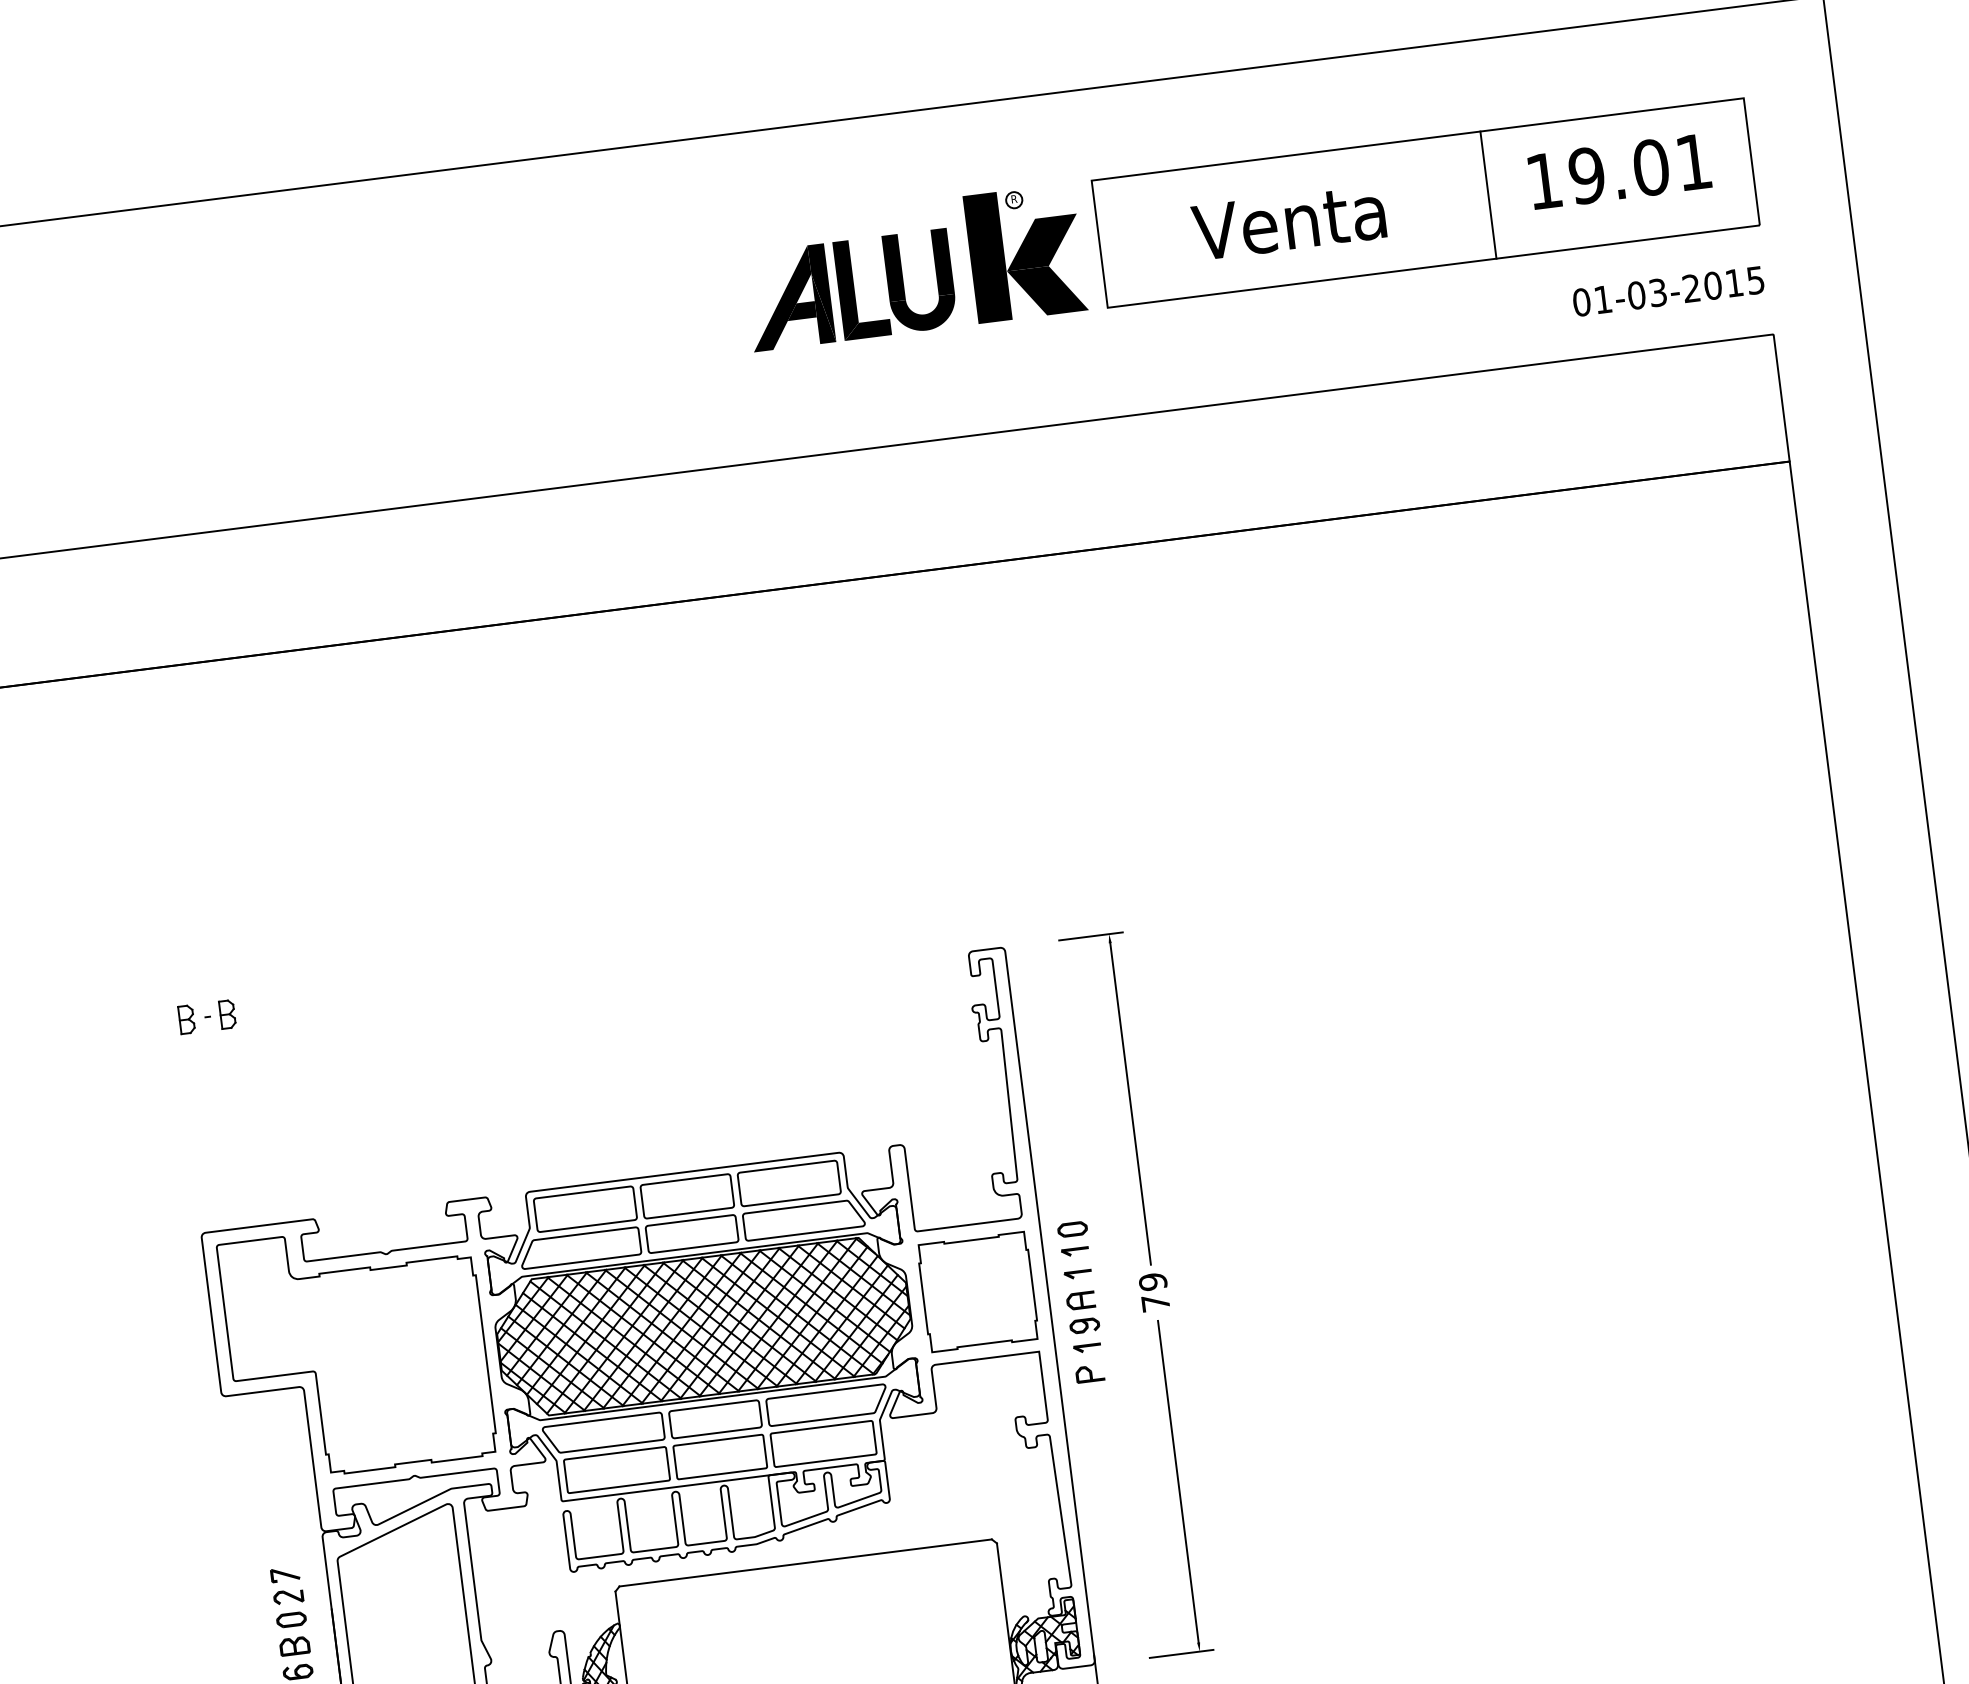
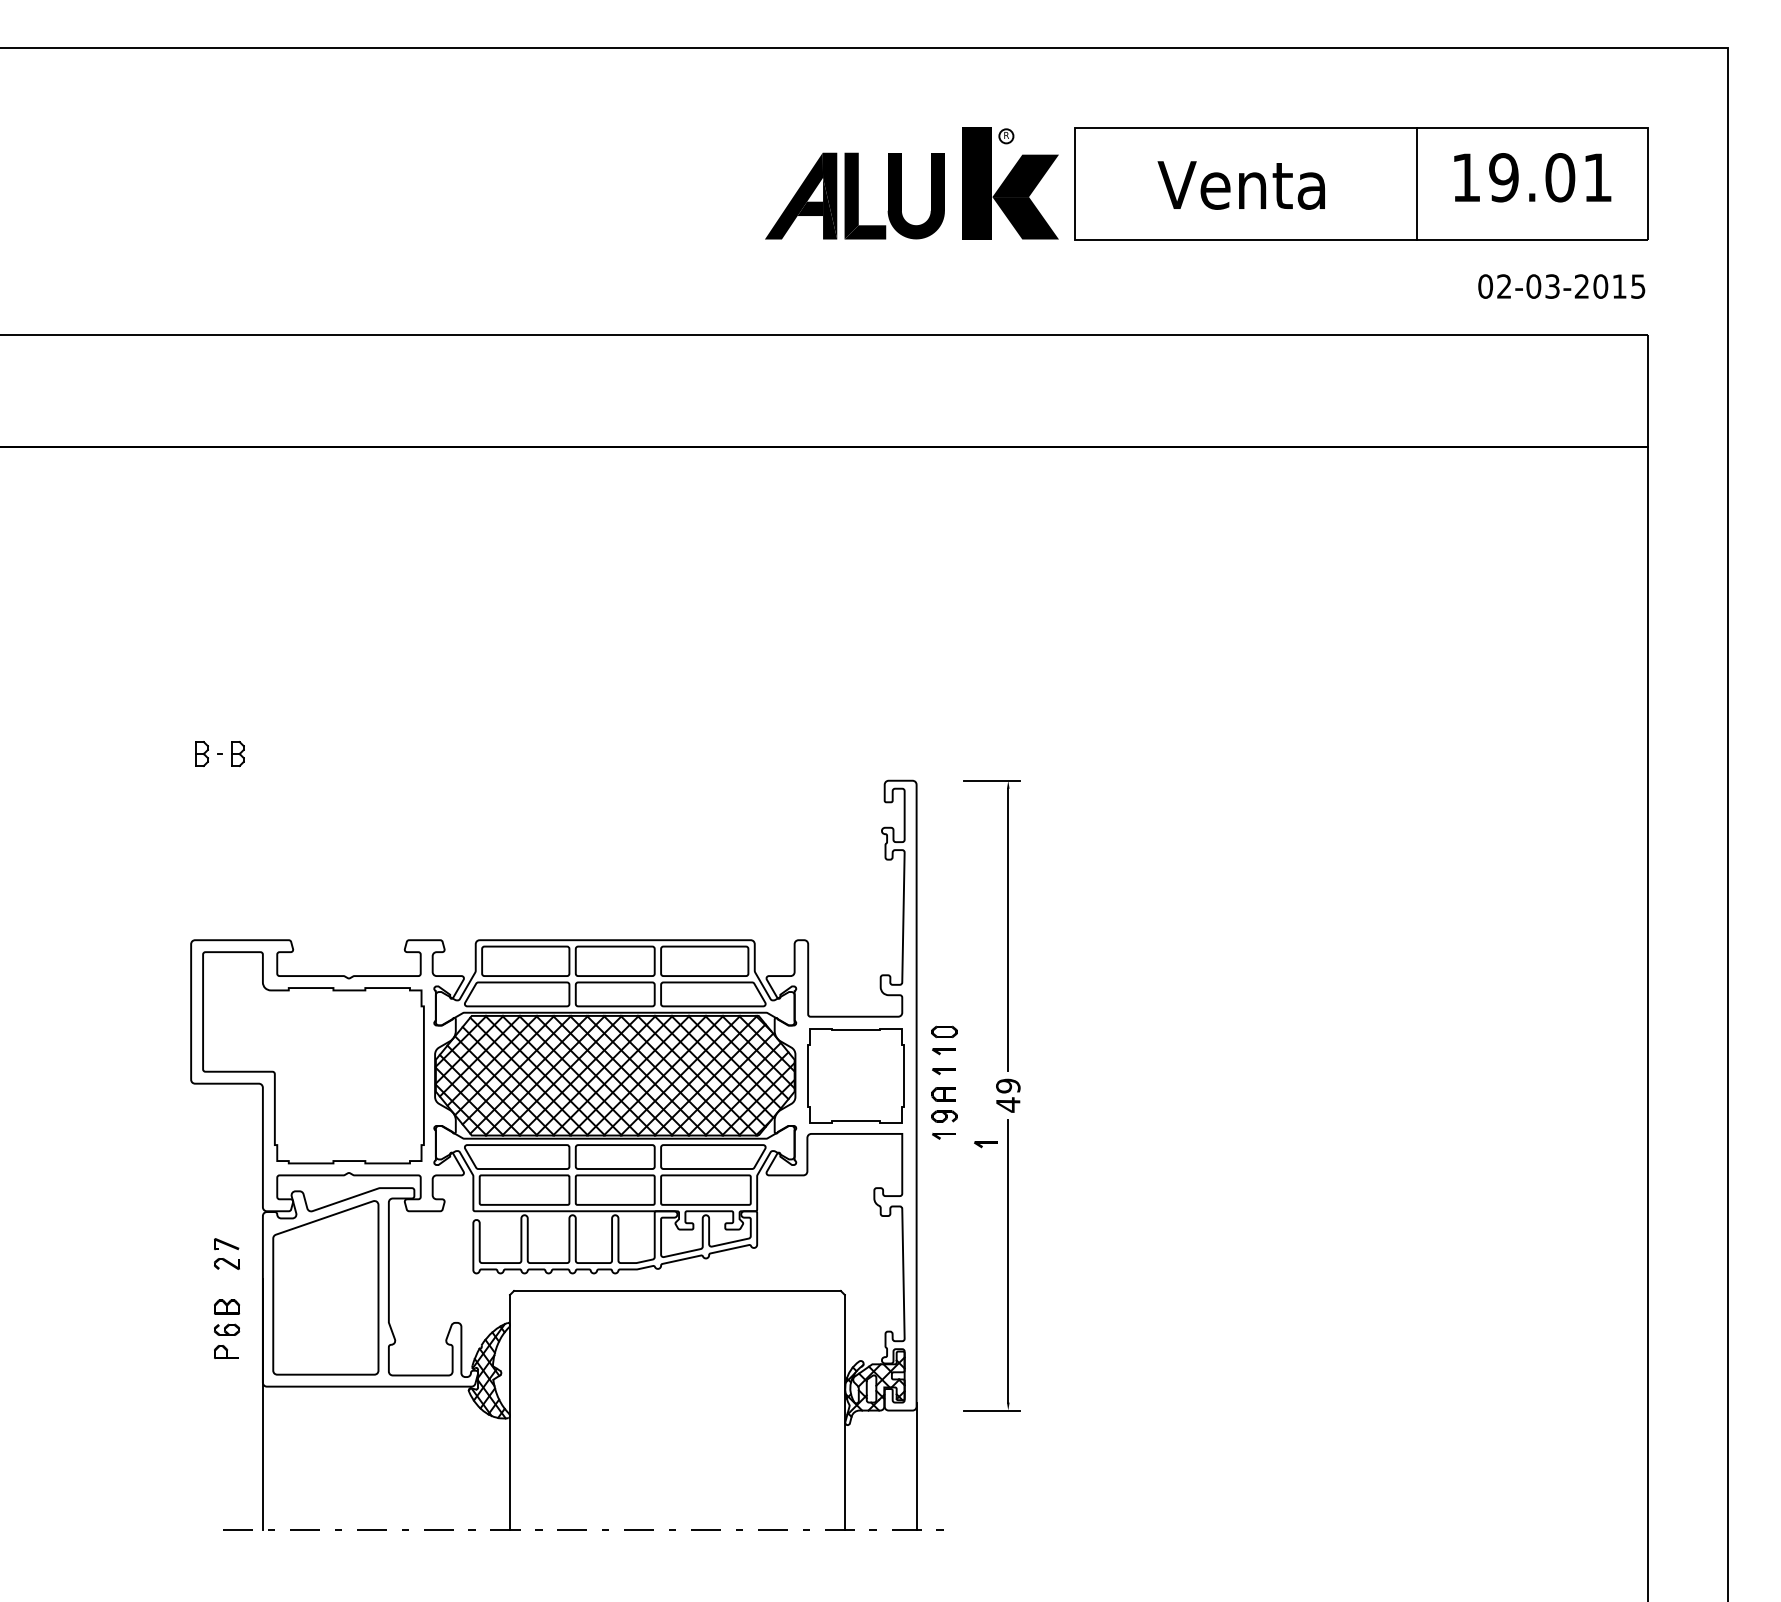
text: (1603, 299) -> (1504, 286), 01-03-2015 -> 02-03-2015
text: (1155, 1302) -> (1008, 1104), 79 -> 49
part: (1135, 1351) -> (985, 1144), added
part: (1089, 1373) -> (943, 1158), removed
part: (290, 1620) -> (226, 1284), removed

